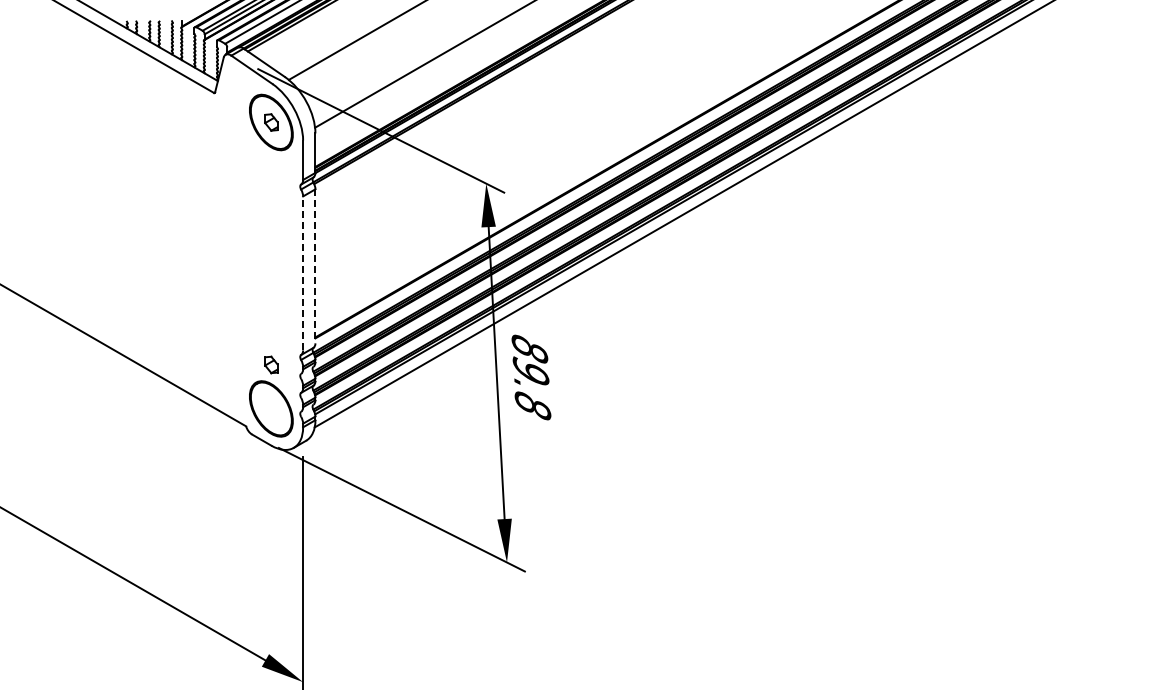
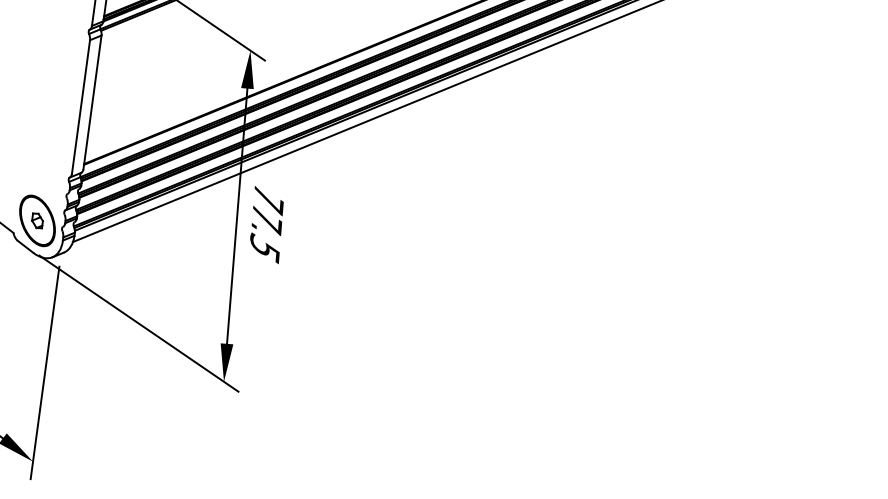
line: (315, 266) -> (92, 102), dashed -> solid
line: (303, 272) -> (81, 106), dashed -> solid
part: (271, 364) -> (37, 220), moved
text: (531, 377) -> (266, 224), 89.8 -> 77.5

